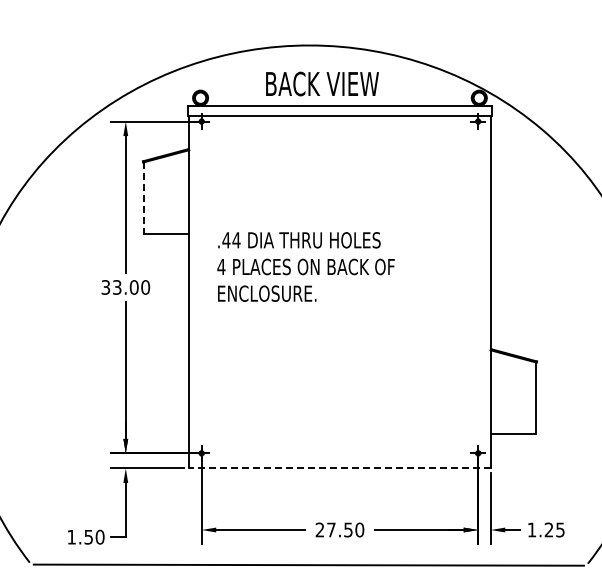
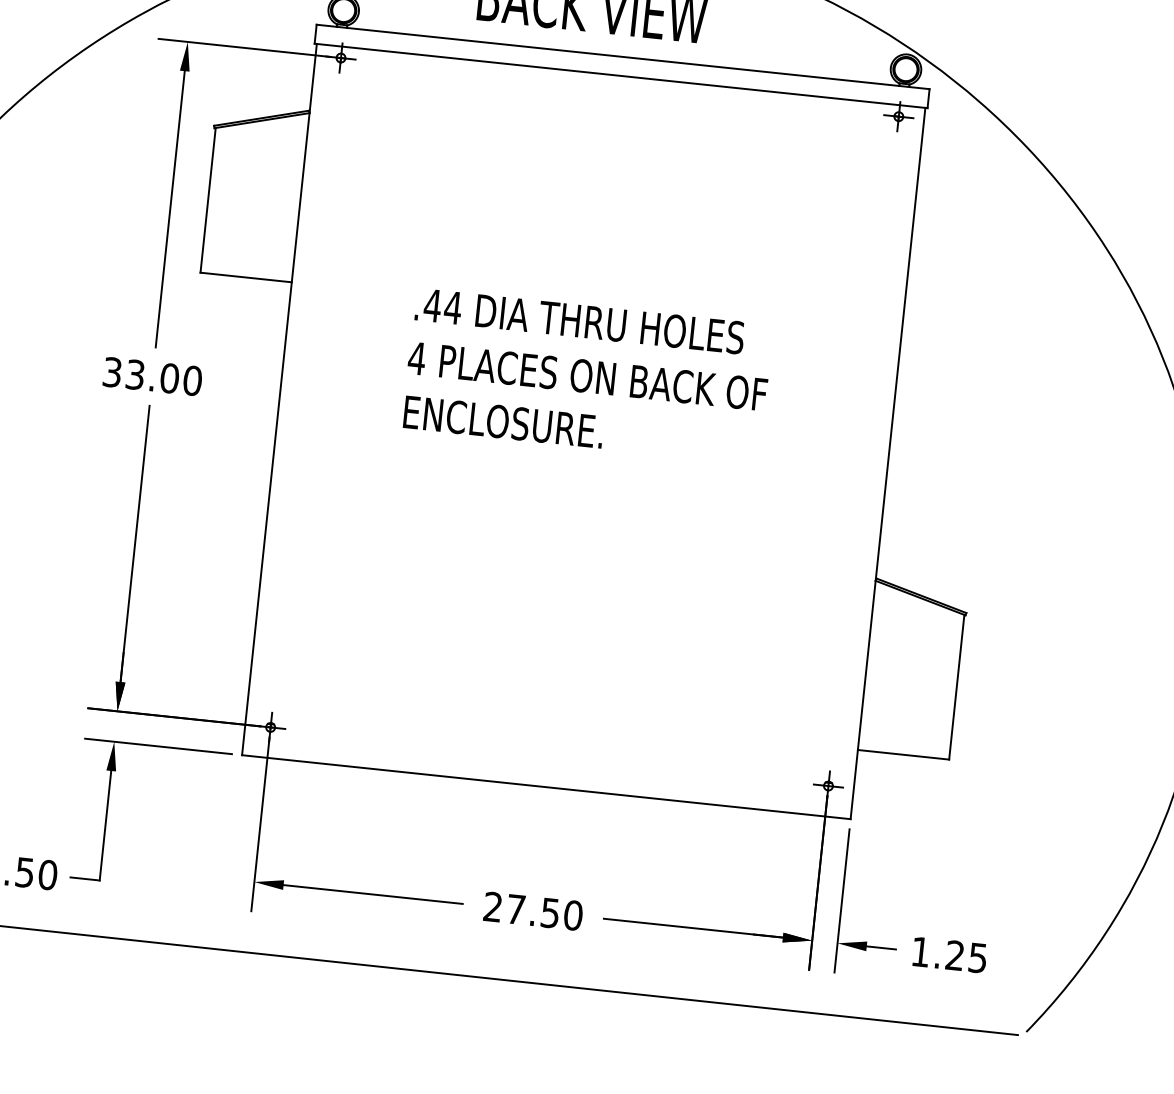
line: (143, 198) -> (207, 200), dashed -> solid
text: (305, 266) -> (586, 375), moved
line: (339, 468) -> (545, 787), dashed -> solid

